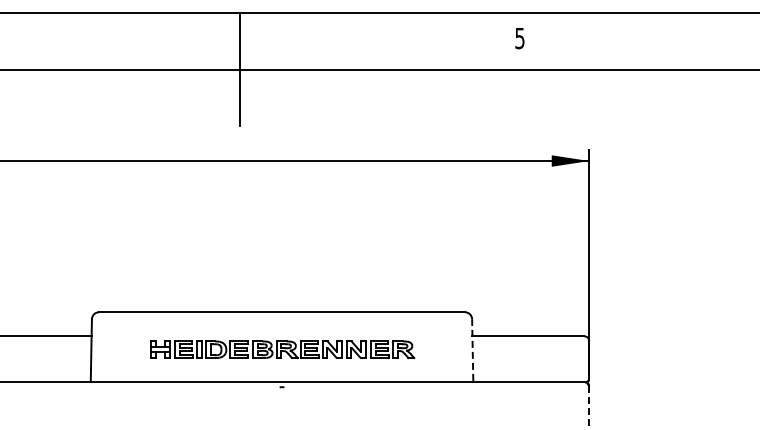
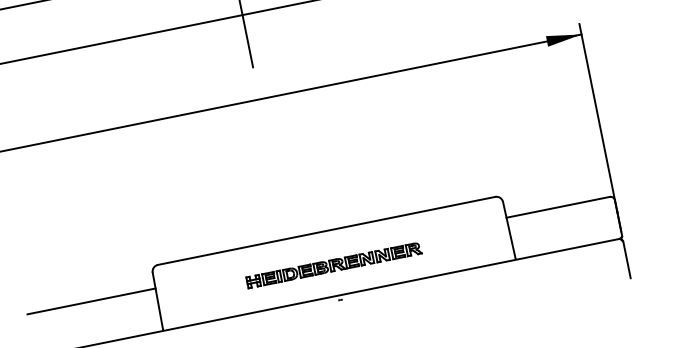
part: (282, 349) -> (333, 265), size x0.71
line: (472, 350) -> (509, 230), dashed -> solid
line: (589, 405) -> (627, 259), dashed -> solid

